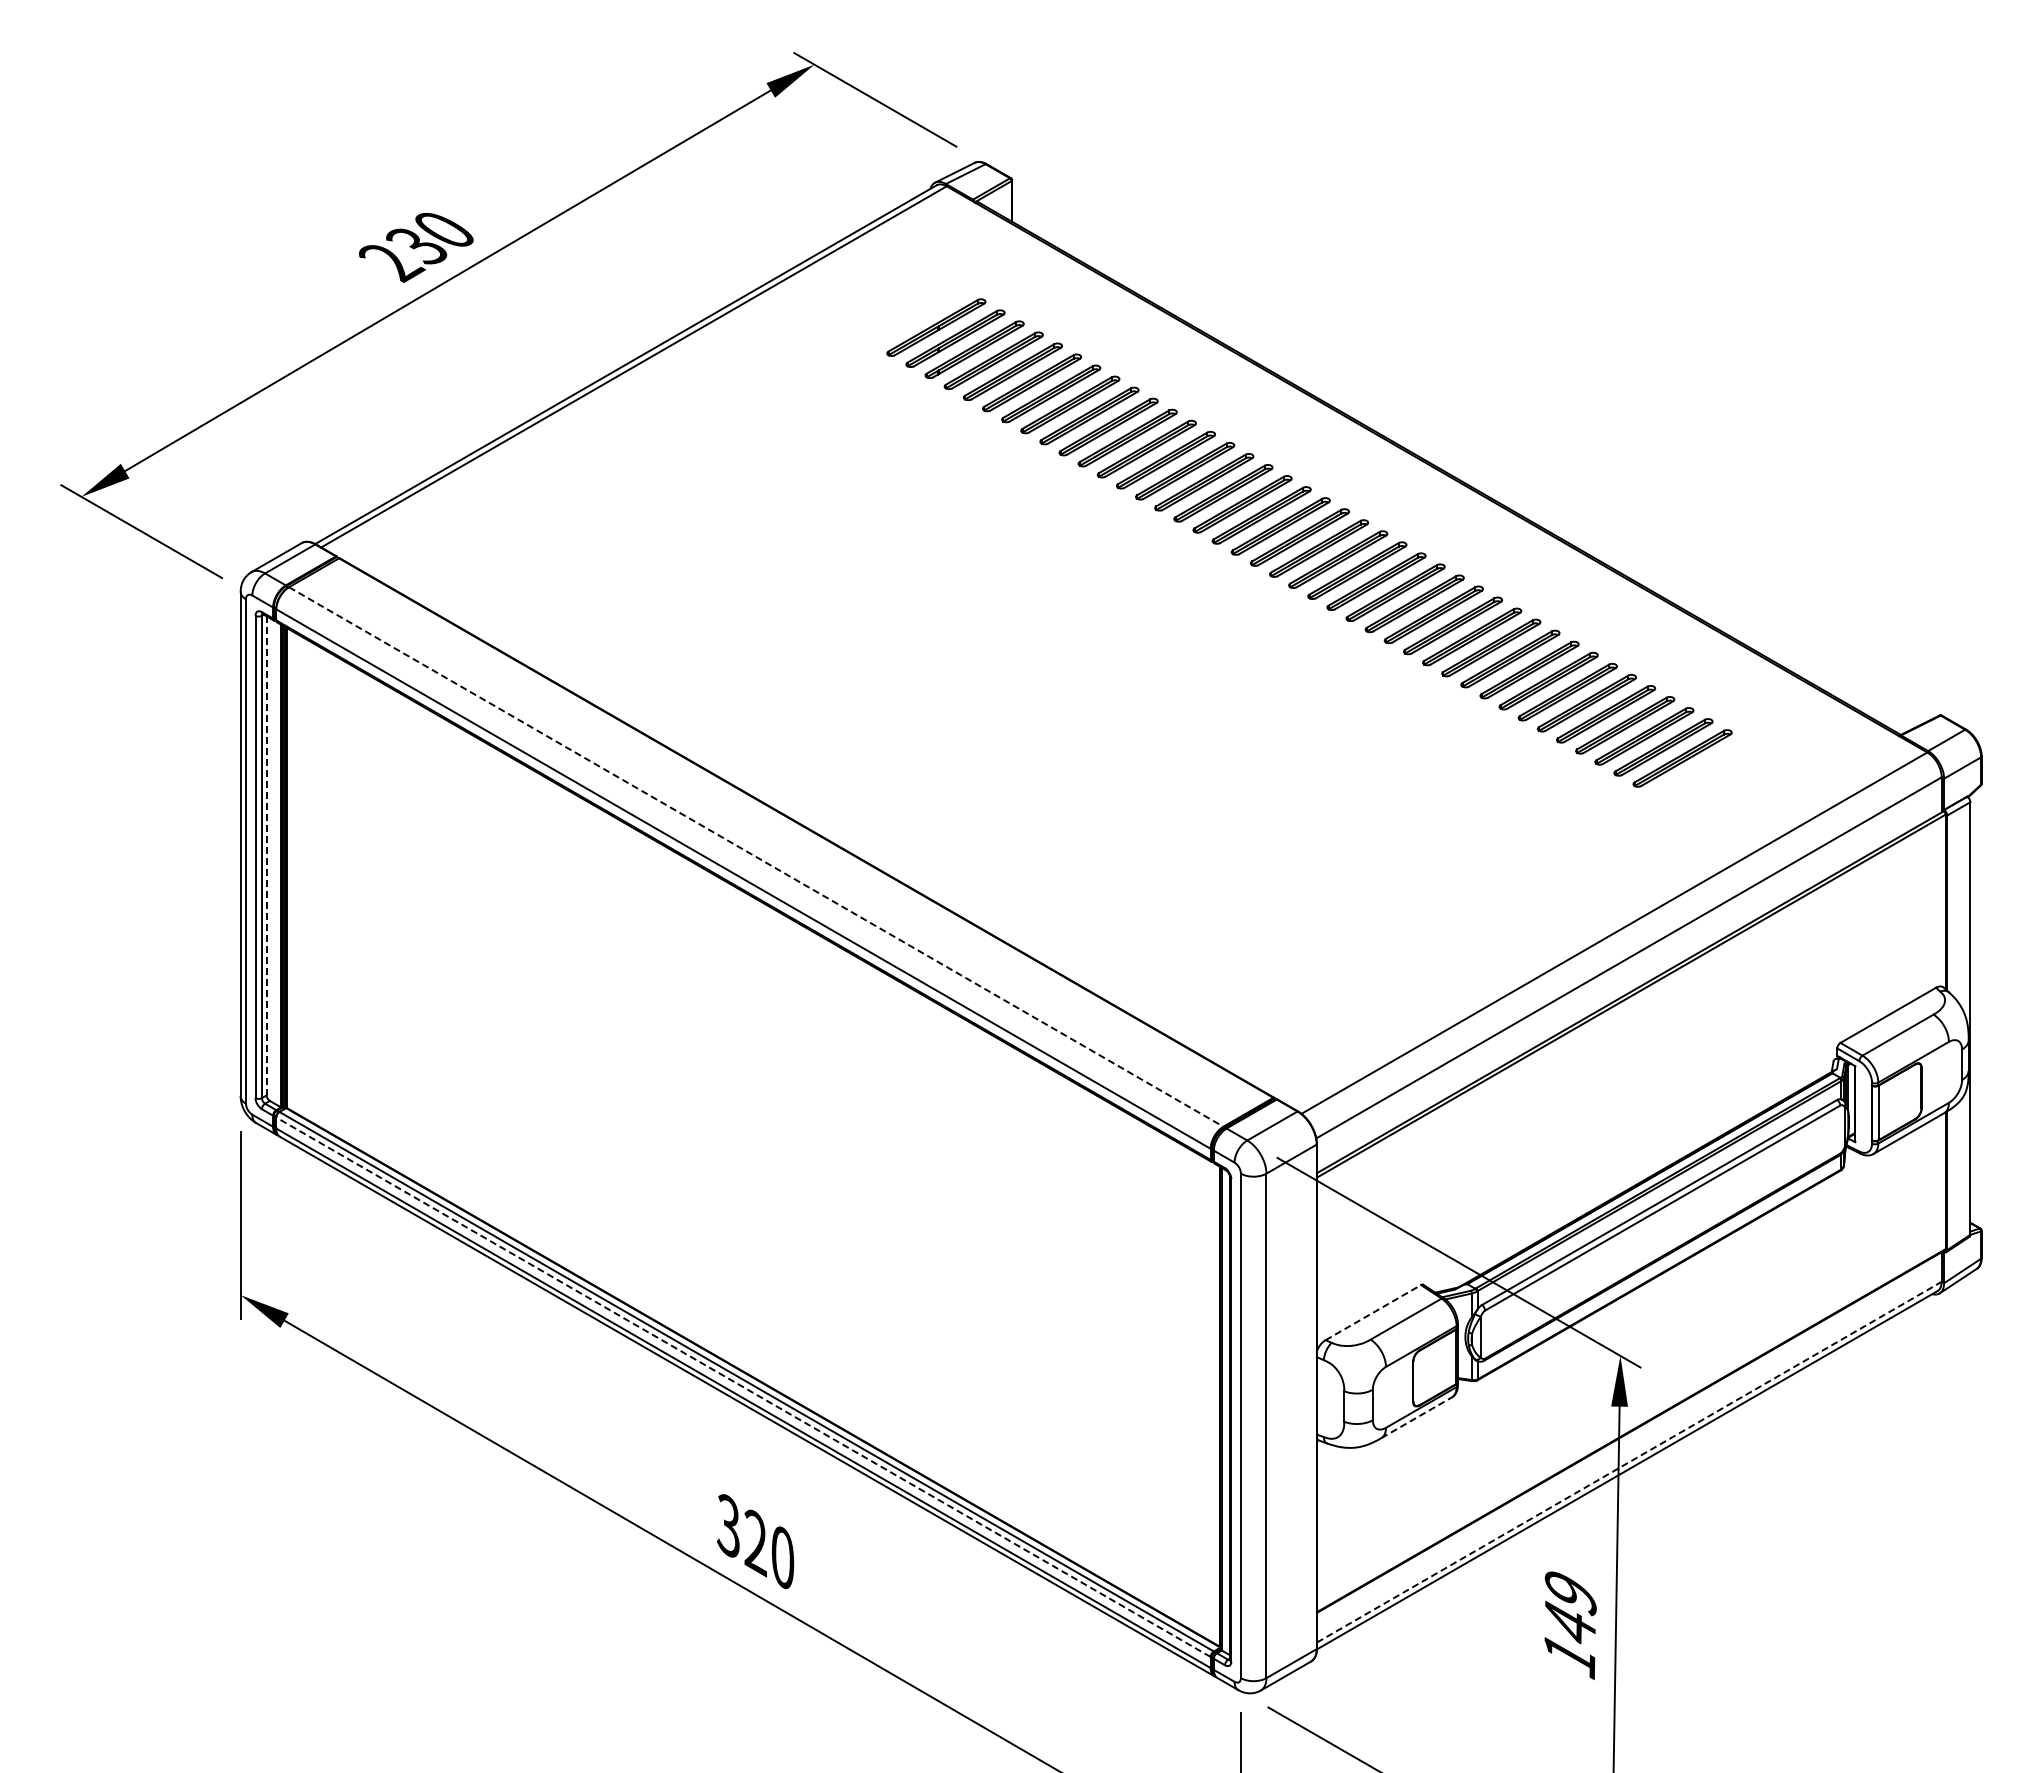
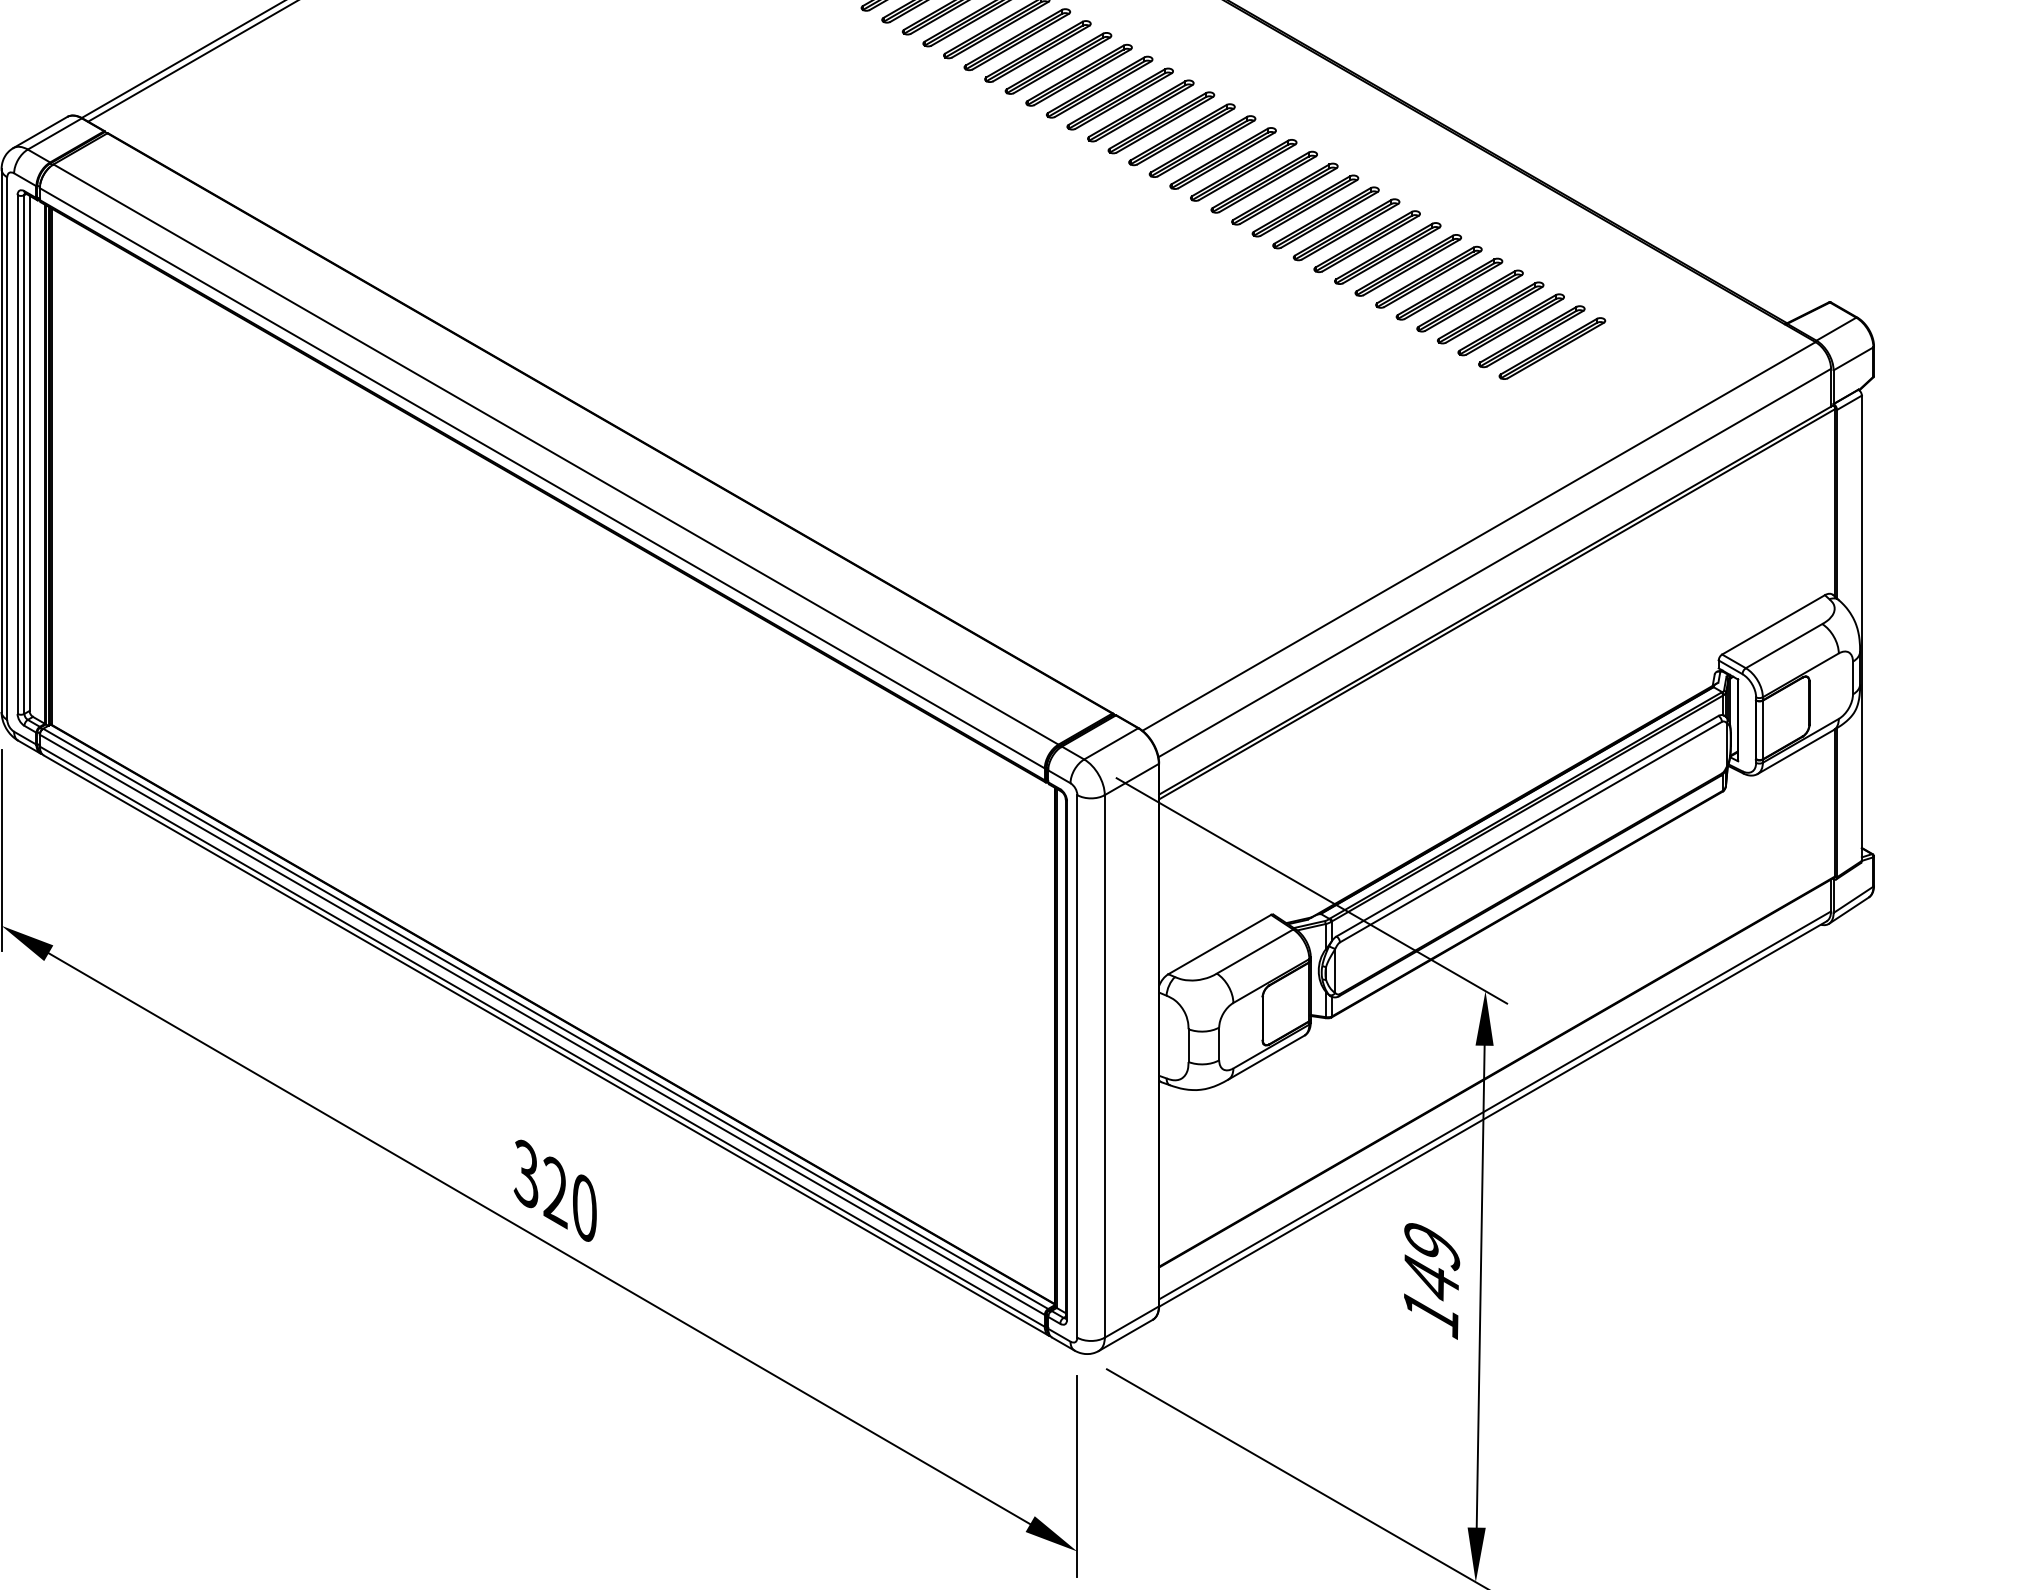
line: (266, 855) -> (29, 452), dashed -> solid
line: (756, 857) -> (556, 455), dashed -> solid
line: (1373, 1312) -> (1219, 944), dashed -> solid
line: (743, 1386) -> (542, 1024), dashed -> solid
line: (1416, 1417) -> (1266, 1057), dashed -> solid
line: (1629, 1462) -> (1495, 1105), dashed -> solid

